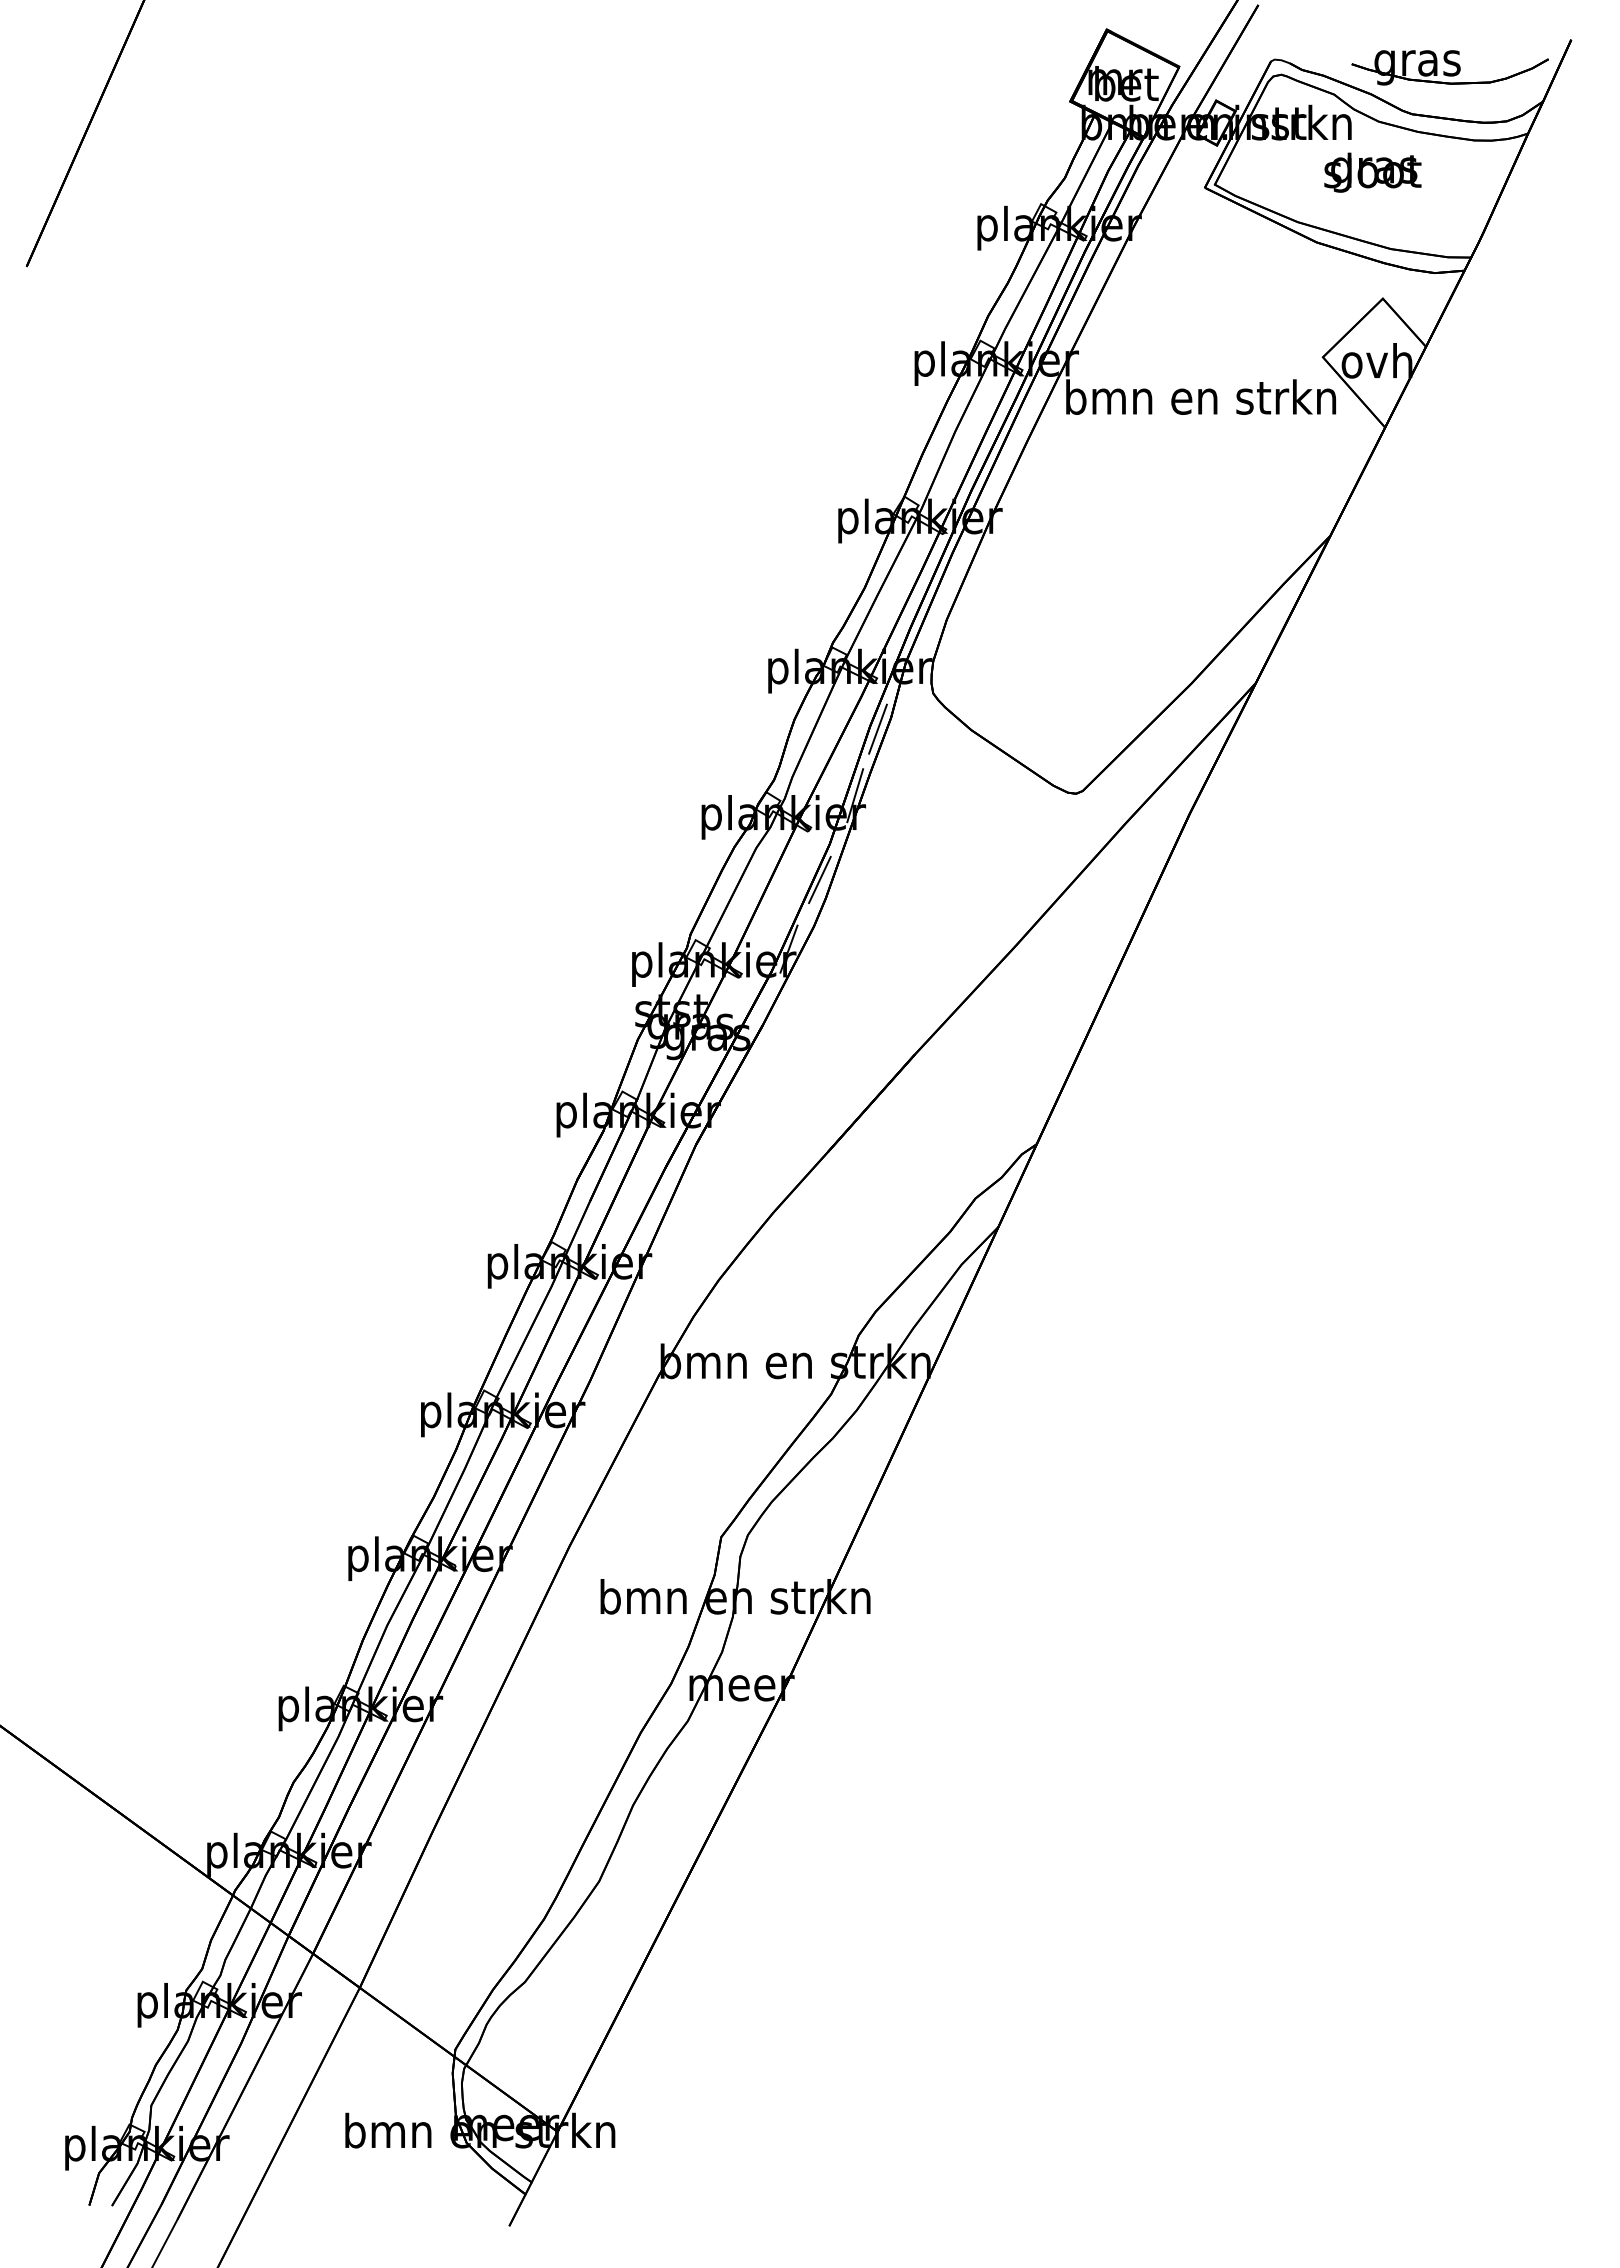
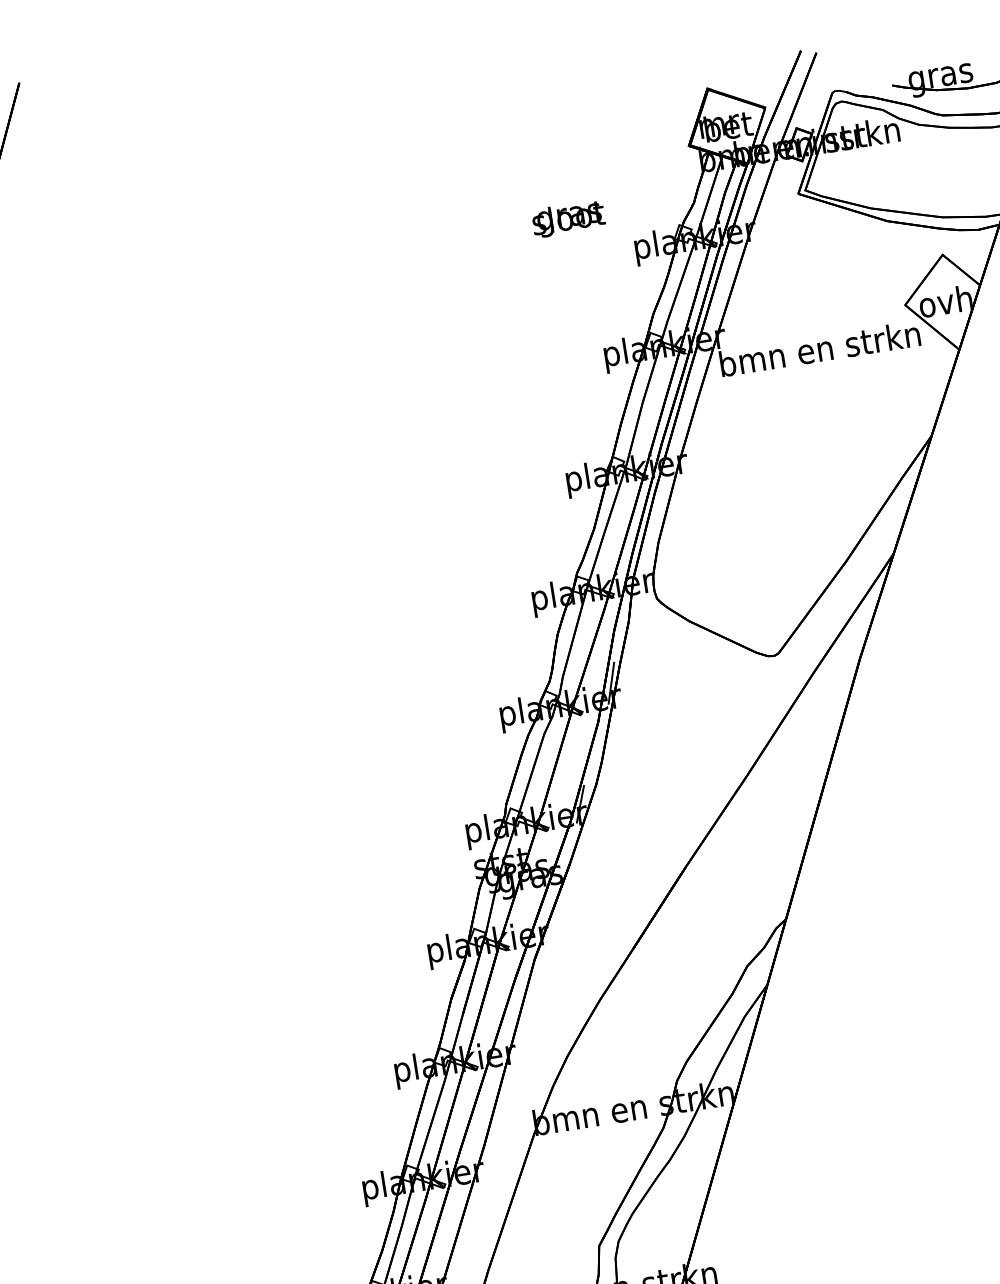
text: (1372, 172) -> (568, 218), moved
line: (877, 728) -> (619, 631), removed
line: (819, 879) -> (594, 749), removed

